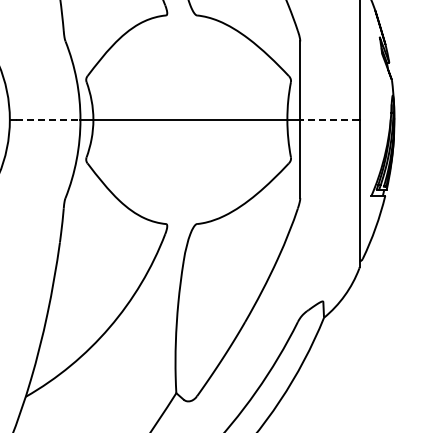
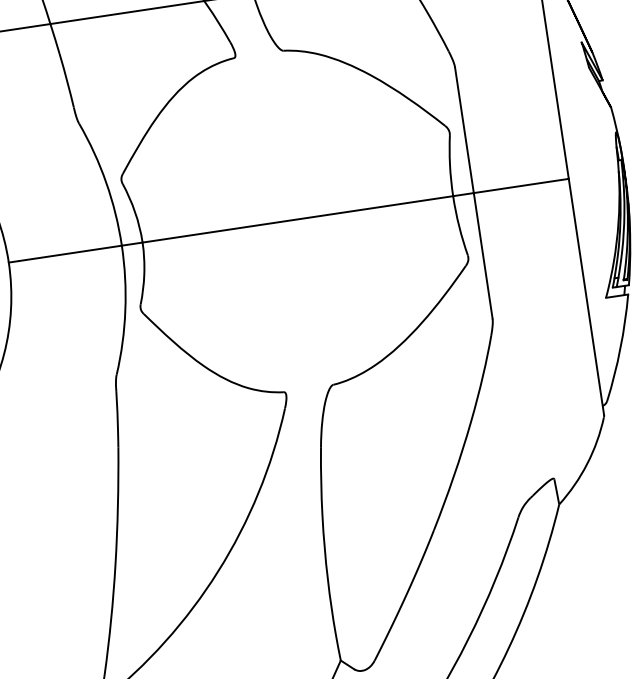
line: (48, 119) -> (70, 252), dashed -> solid
line: (329, 119) -> (520, 185), dashed -> solid

